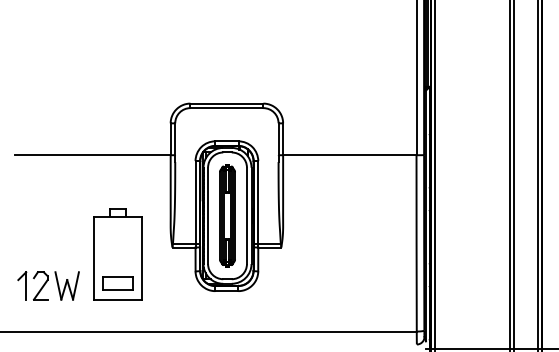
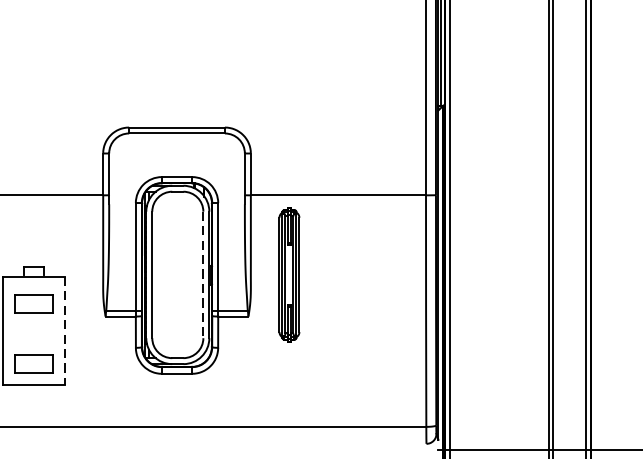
part: (227, 215) -> (289, 274), moved
line: (246, 216) -> (202, 275), solid -> dashed
part: (117, 238) -> (33, 304), added
line: (141, 258) -> (64, 330), solid -> dashed

